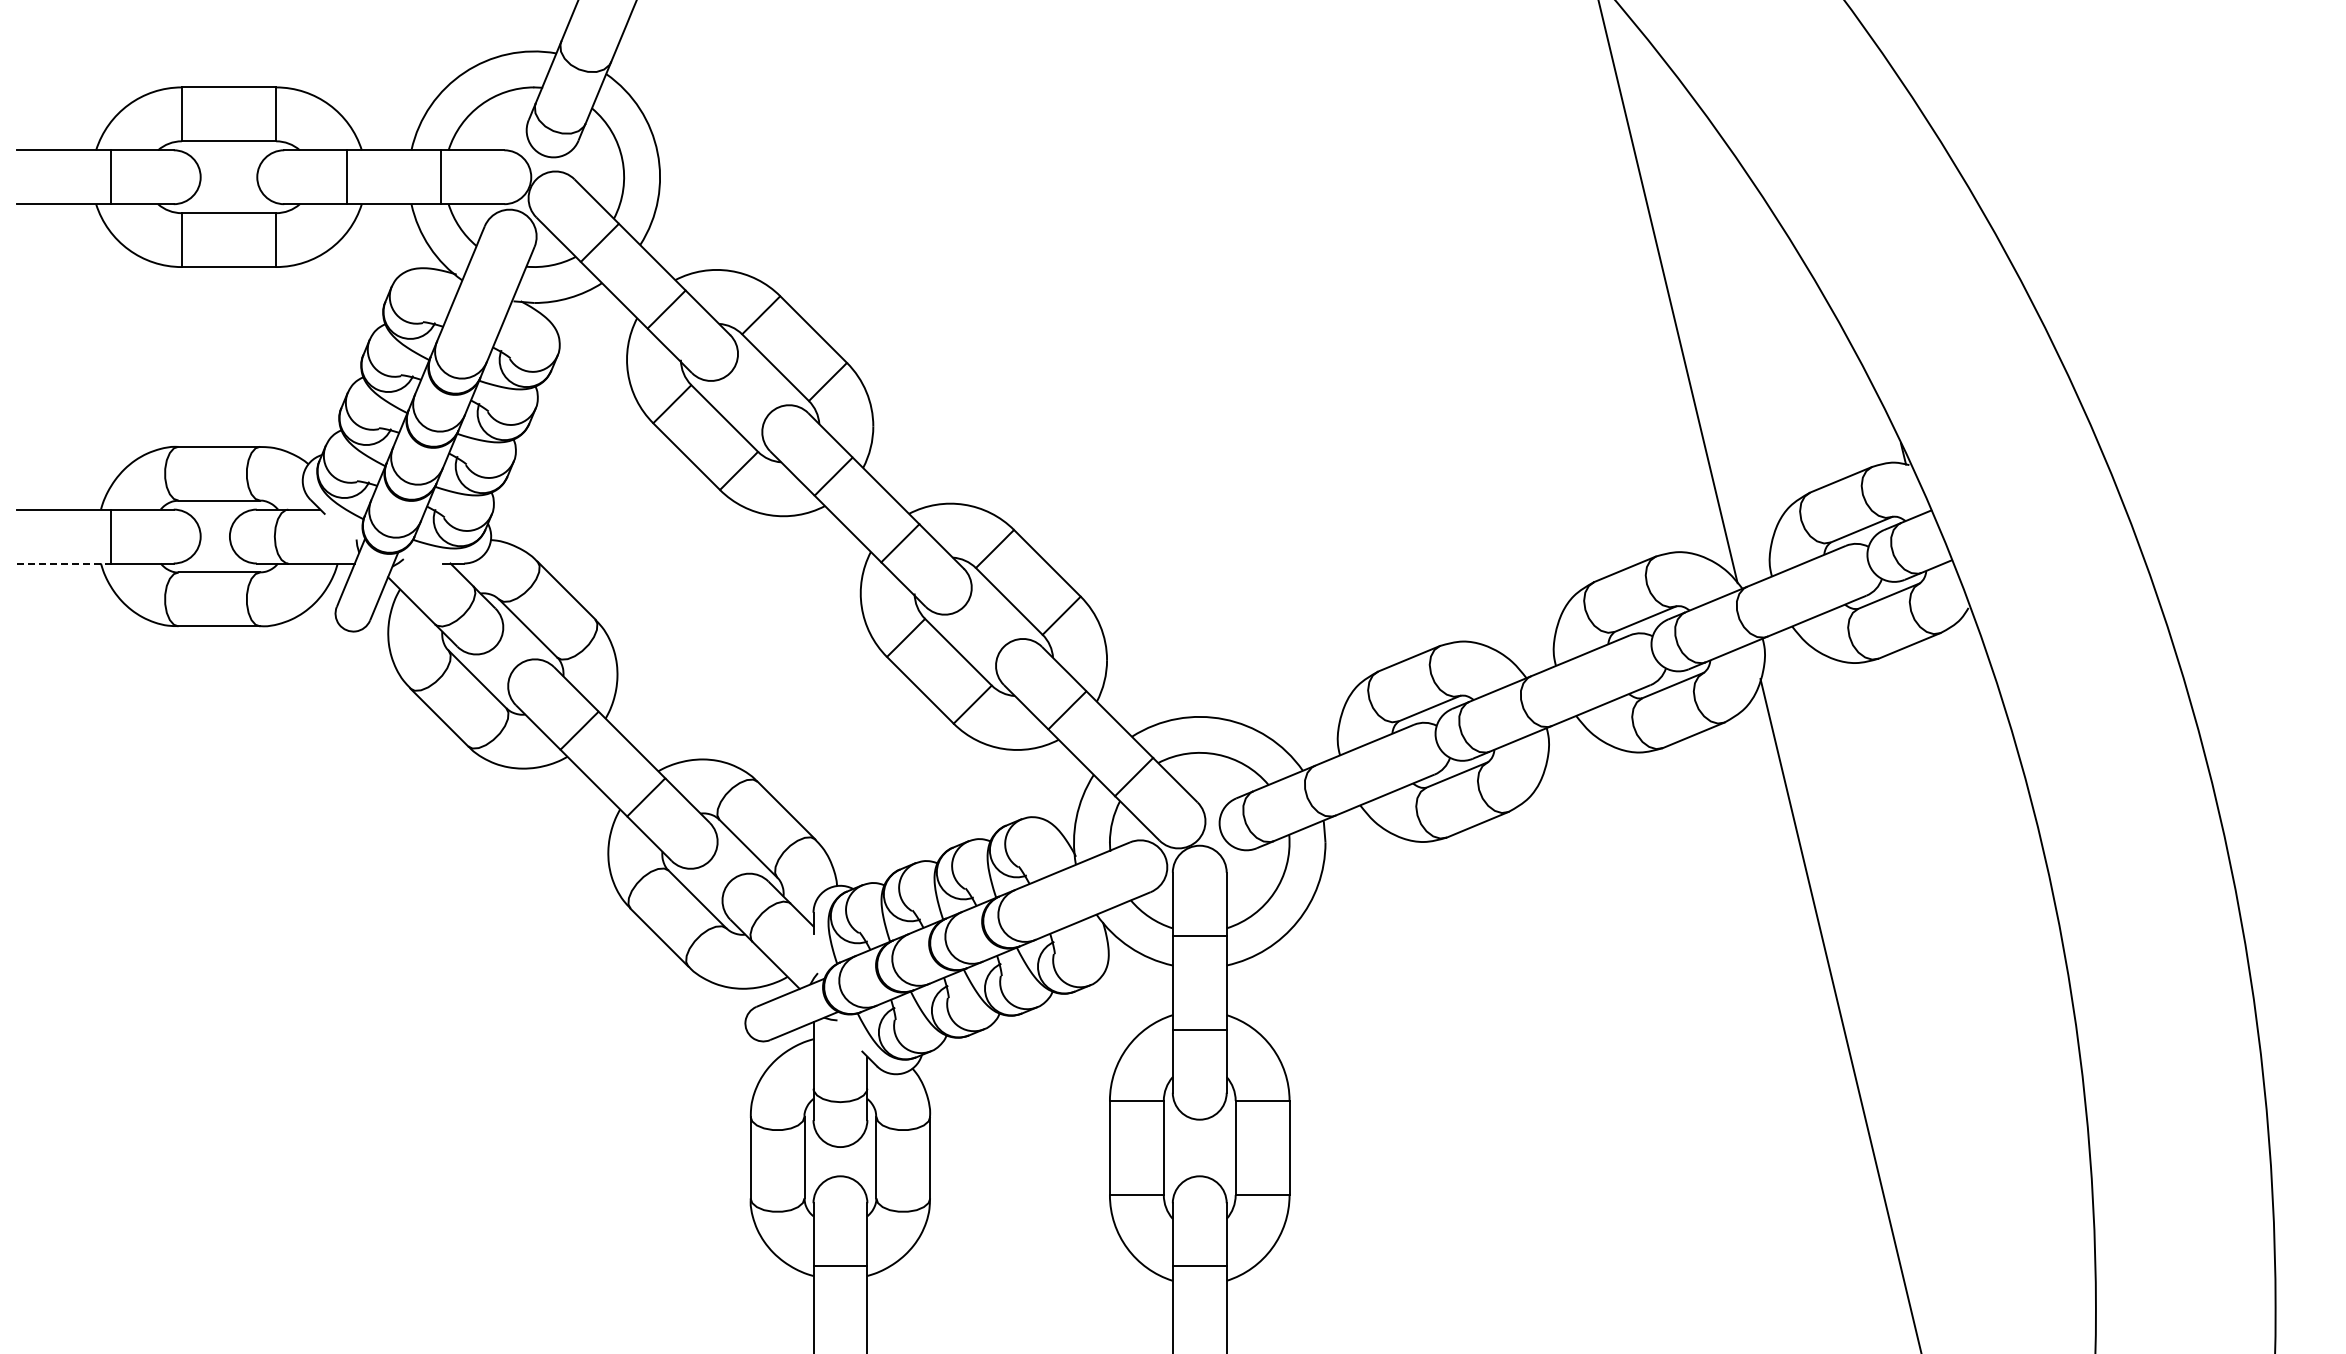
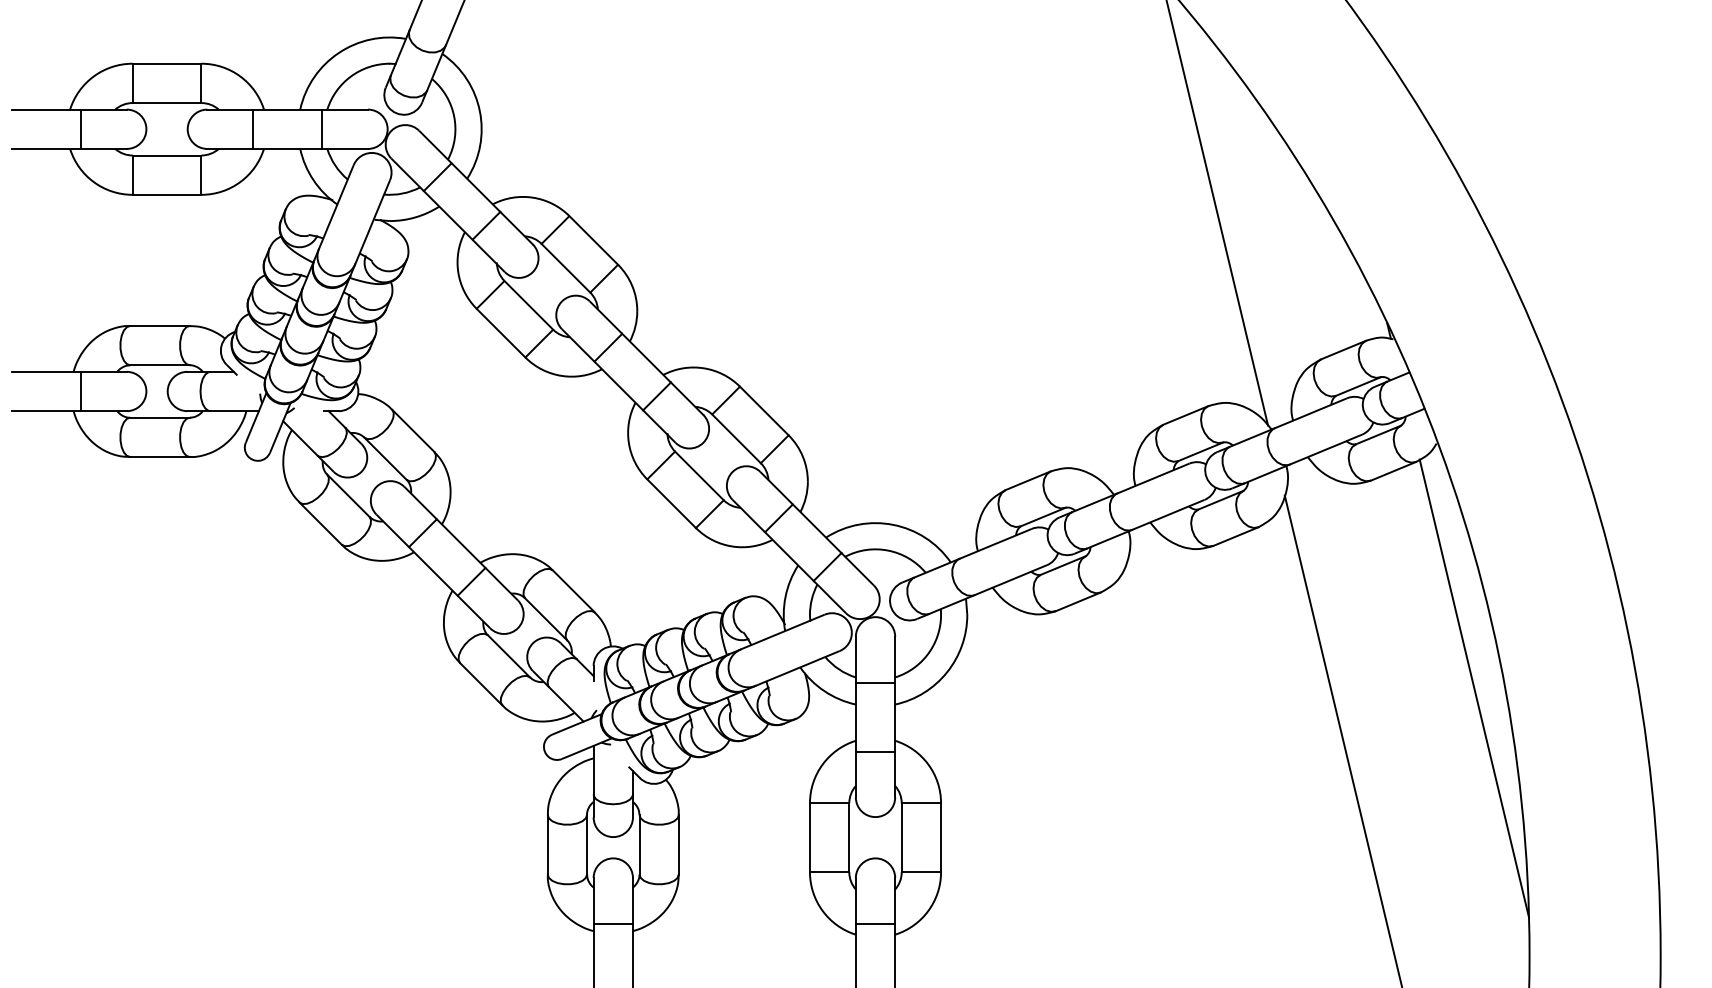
line: (64, 563) -> (47, 411), dashed -> solid
line: (2020, 943) -> (1474, 688), added

